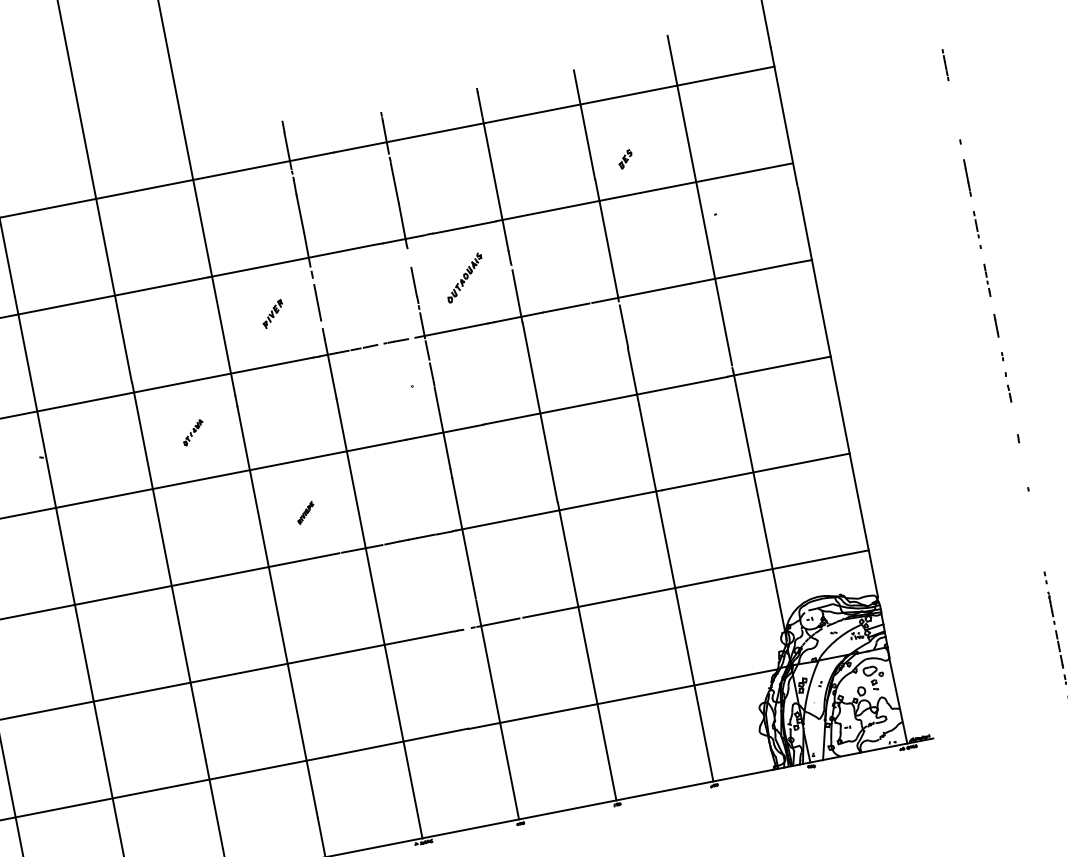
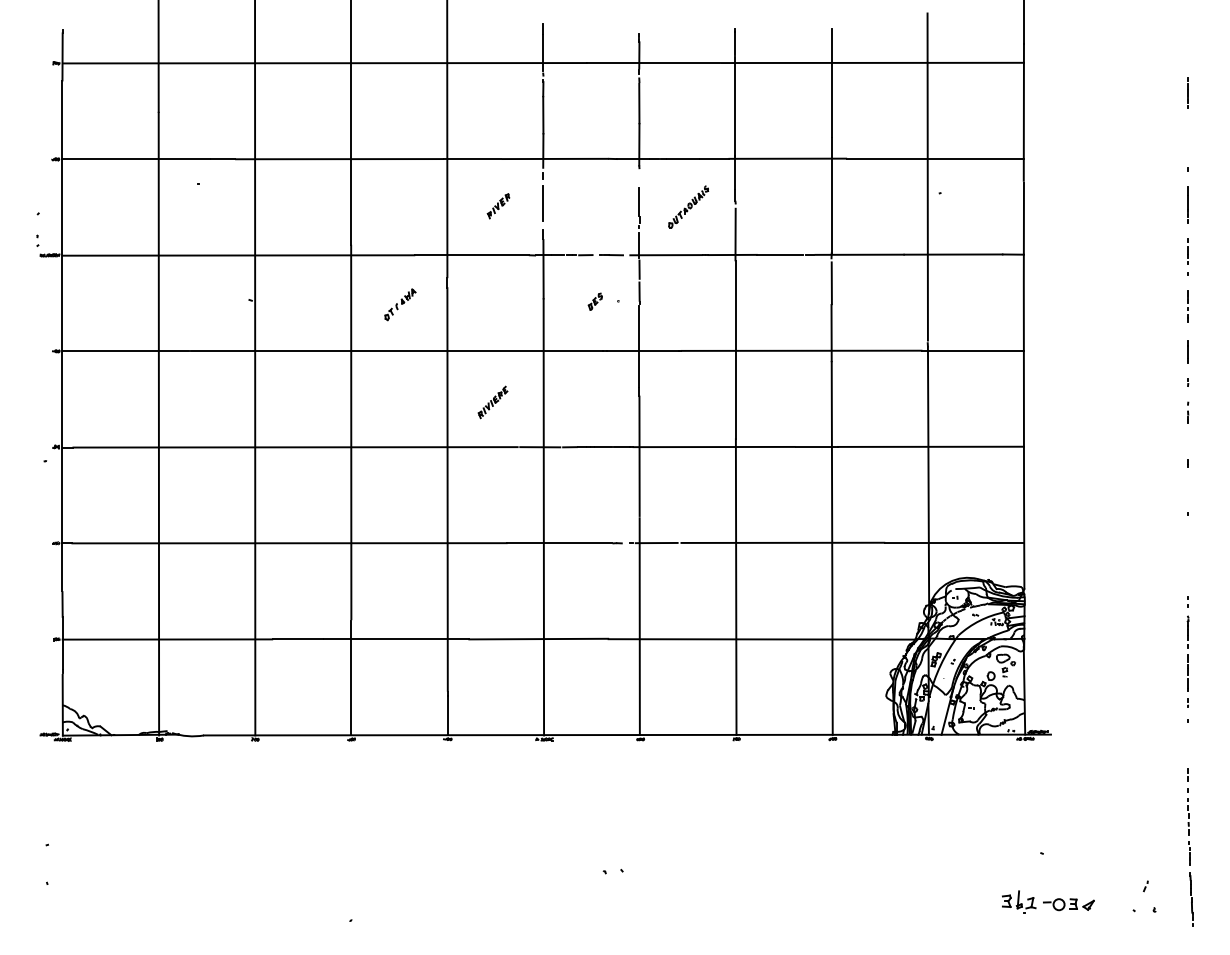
part: (624, 159) -> (594, 301), moved
part: (1008, 386) -> (1188, 412), size x0.71
part: (193, 432) -> (400, 304), size x1.43
part: (305, 513) -> (492, 402), size x1.67

